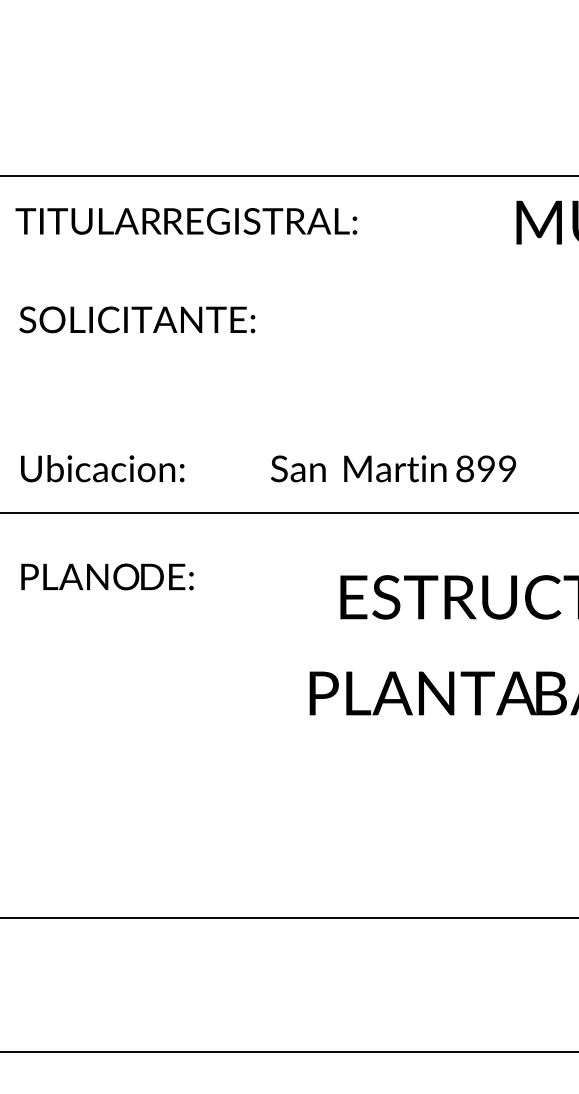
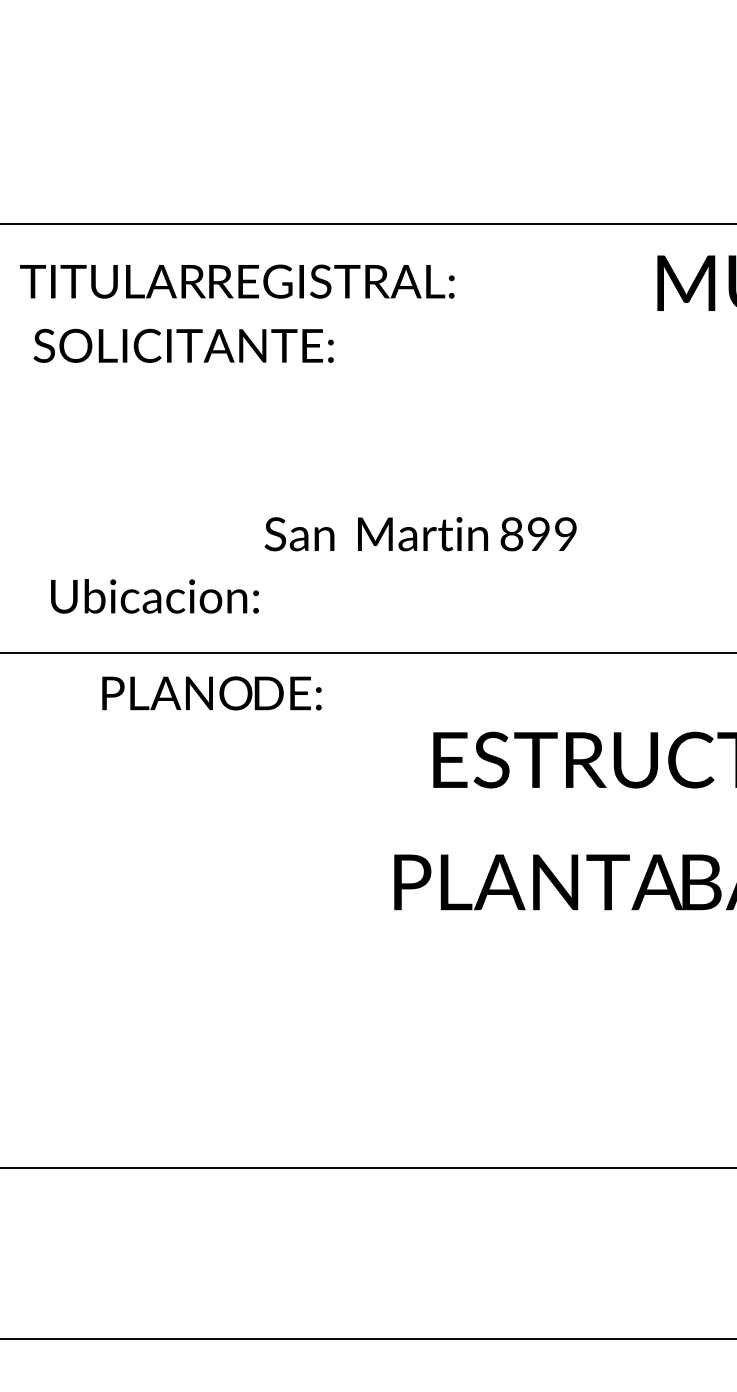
text: (137, 319) -> (183, 345), moved
text: (102, 468) -> (154, 596), moved
text: (393, 468) -> (420, 533), moved
text: (107, 576) -> (211, 692), moved

